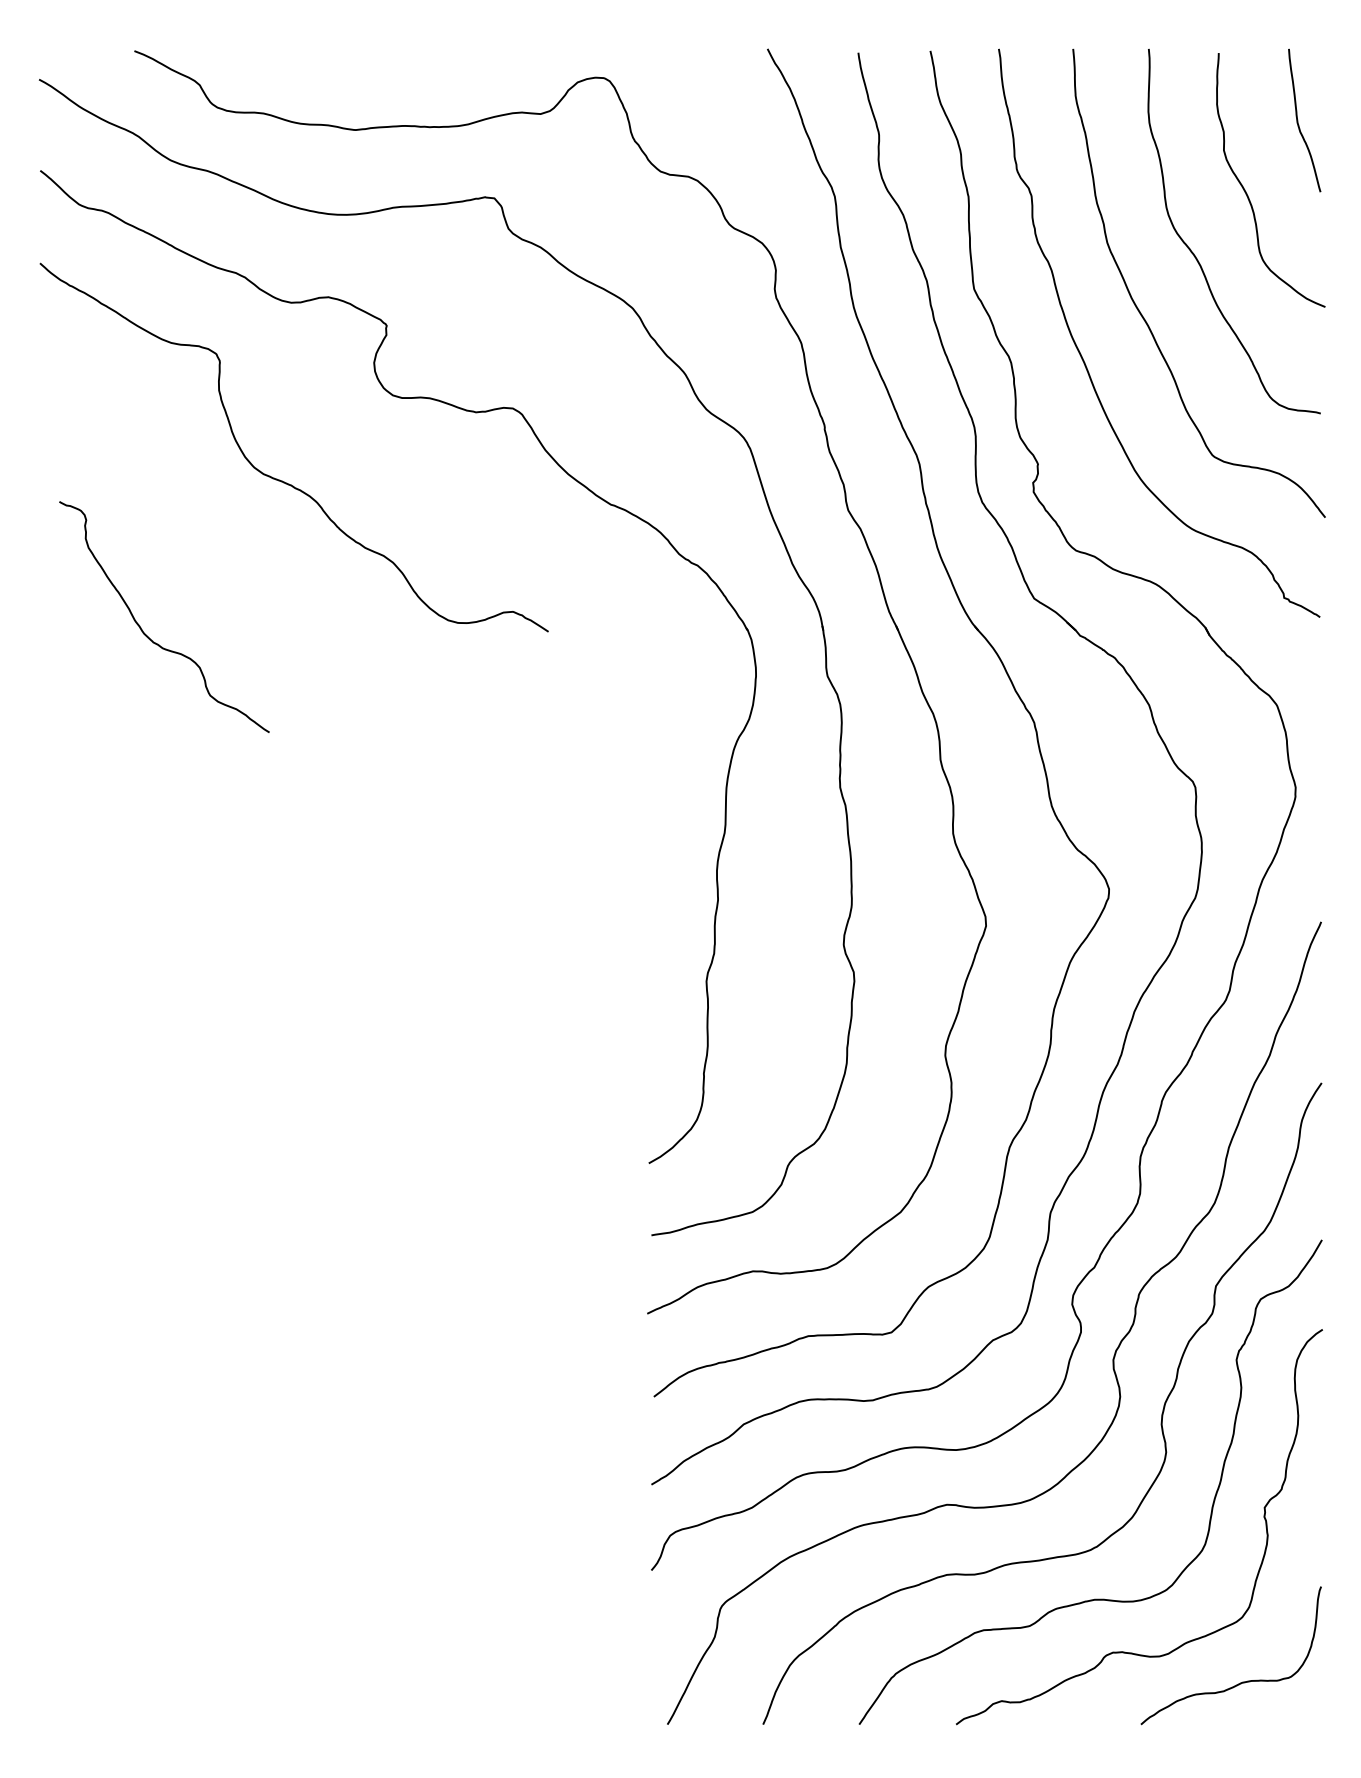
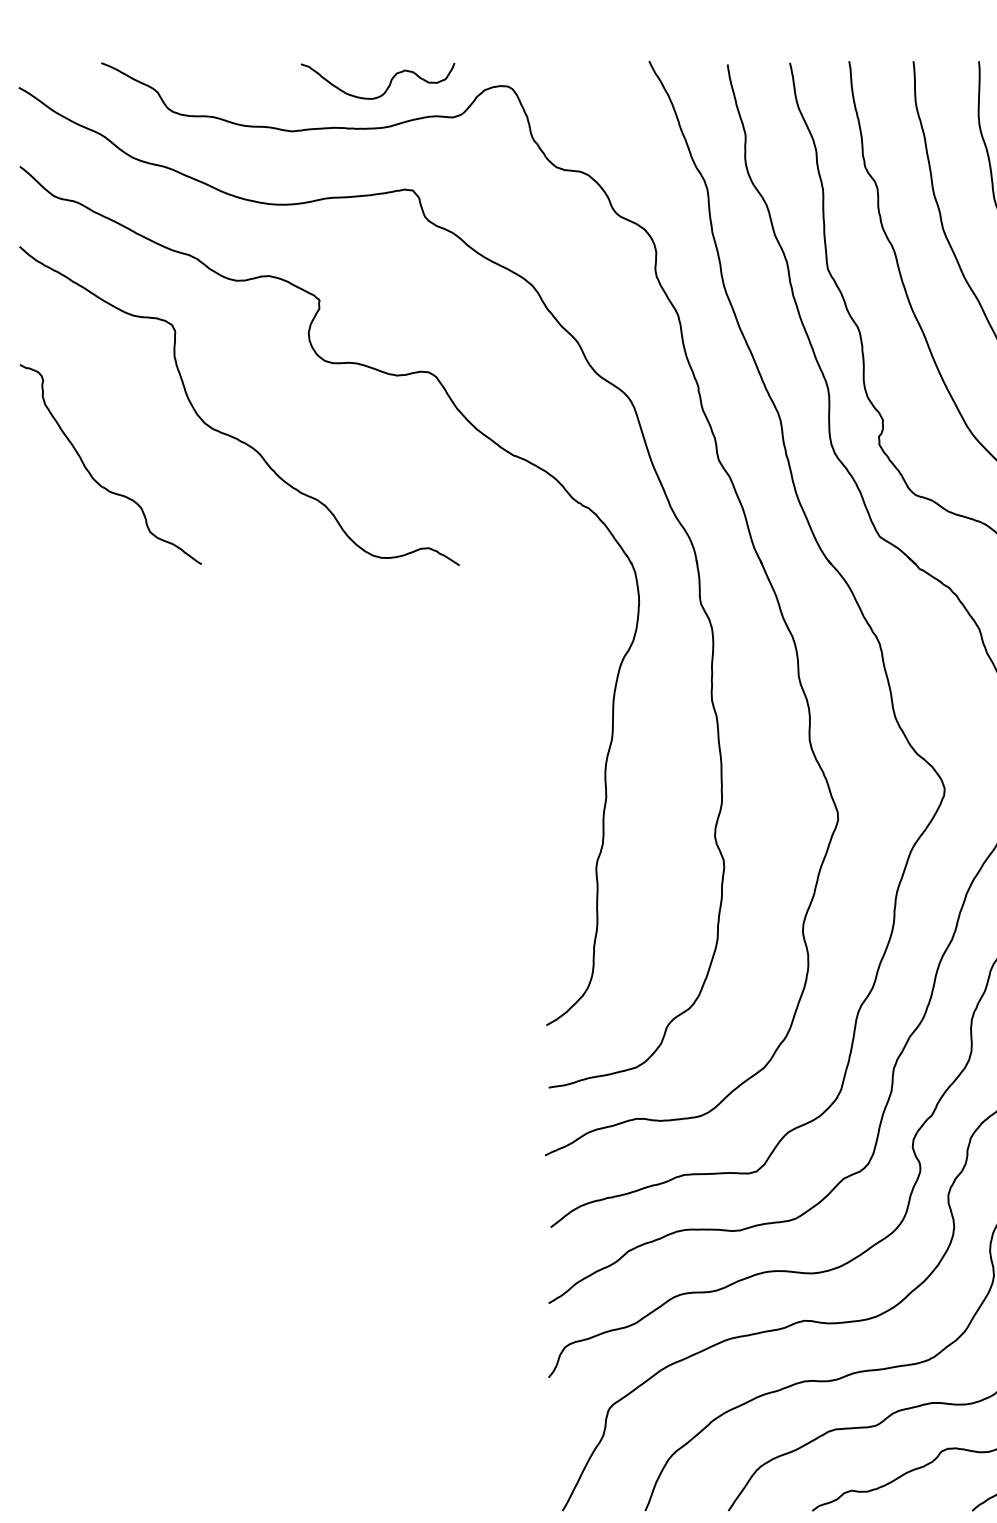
curve: (465, 78) -> (387, 86), added
curve: (143, 630) -> (92, 476), moved

